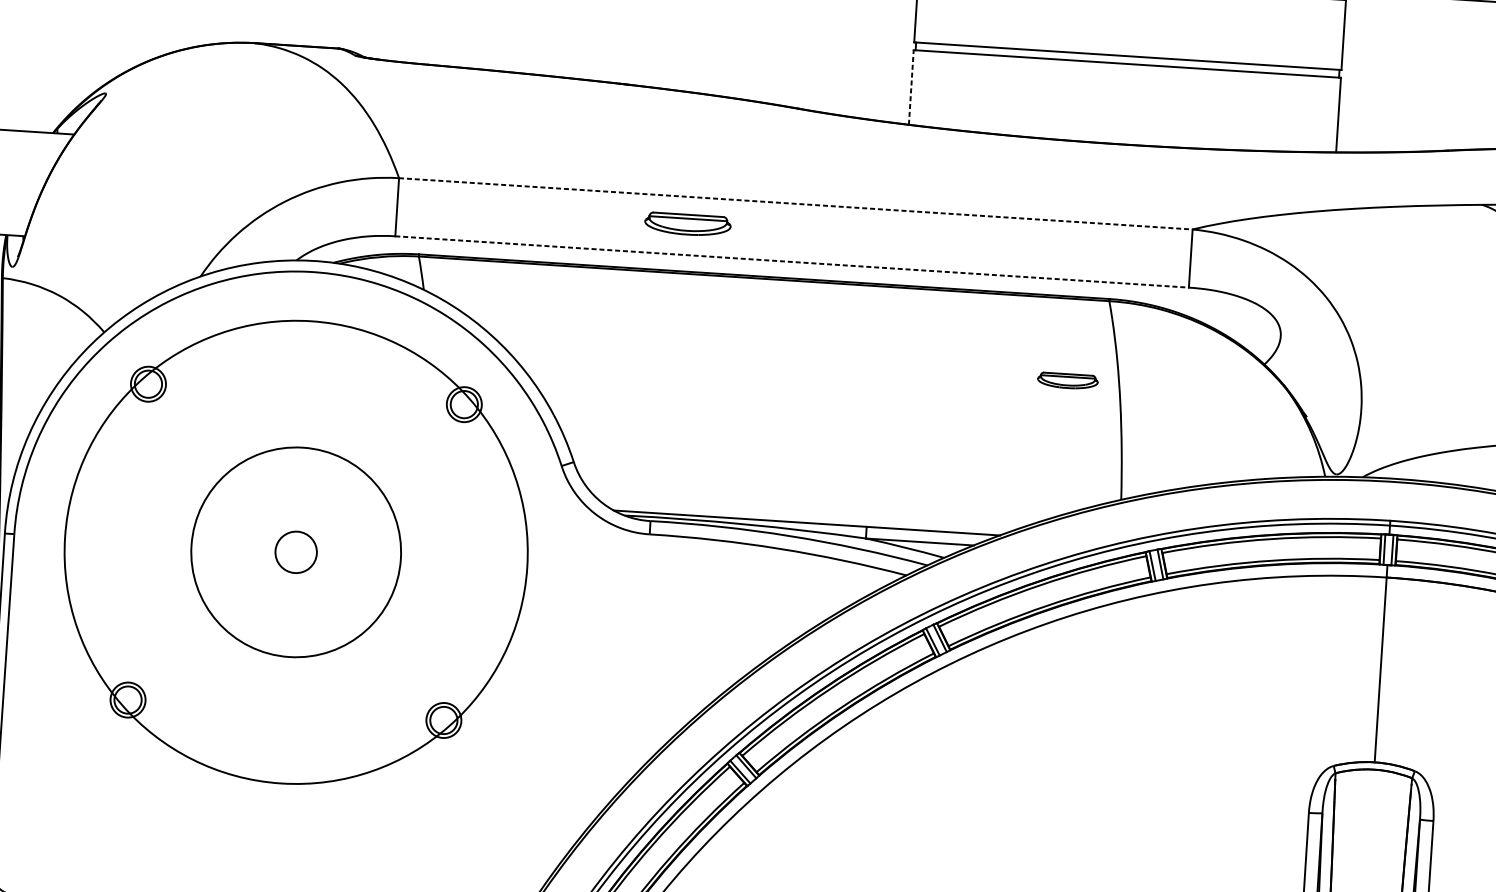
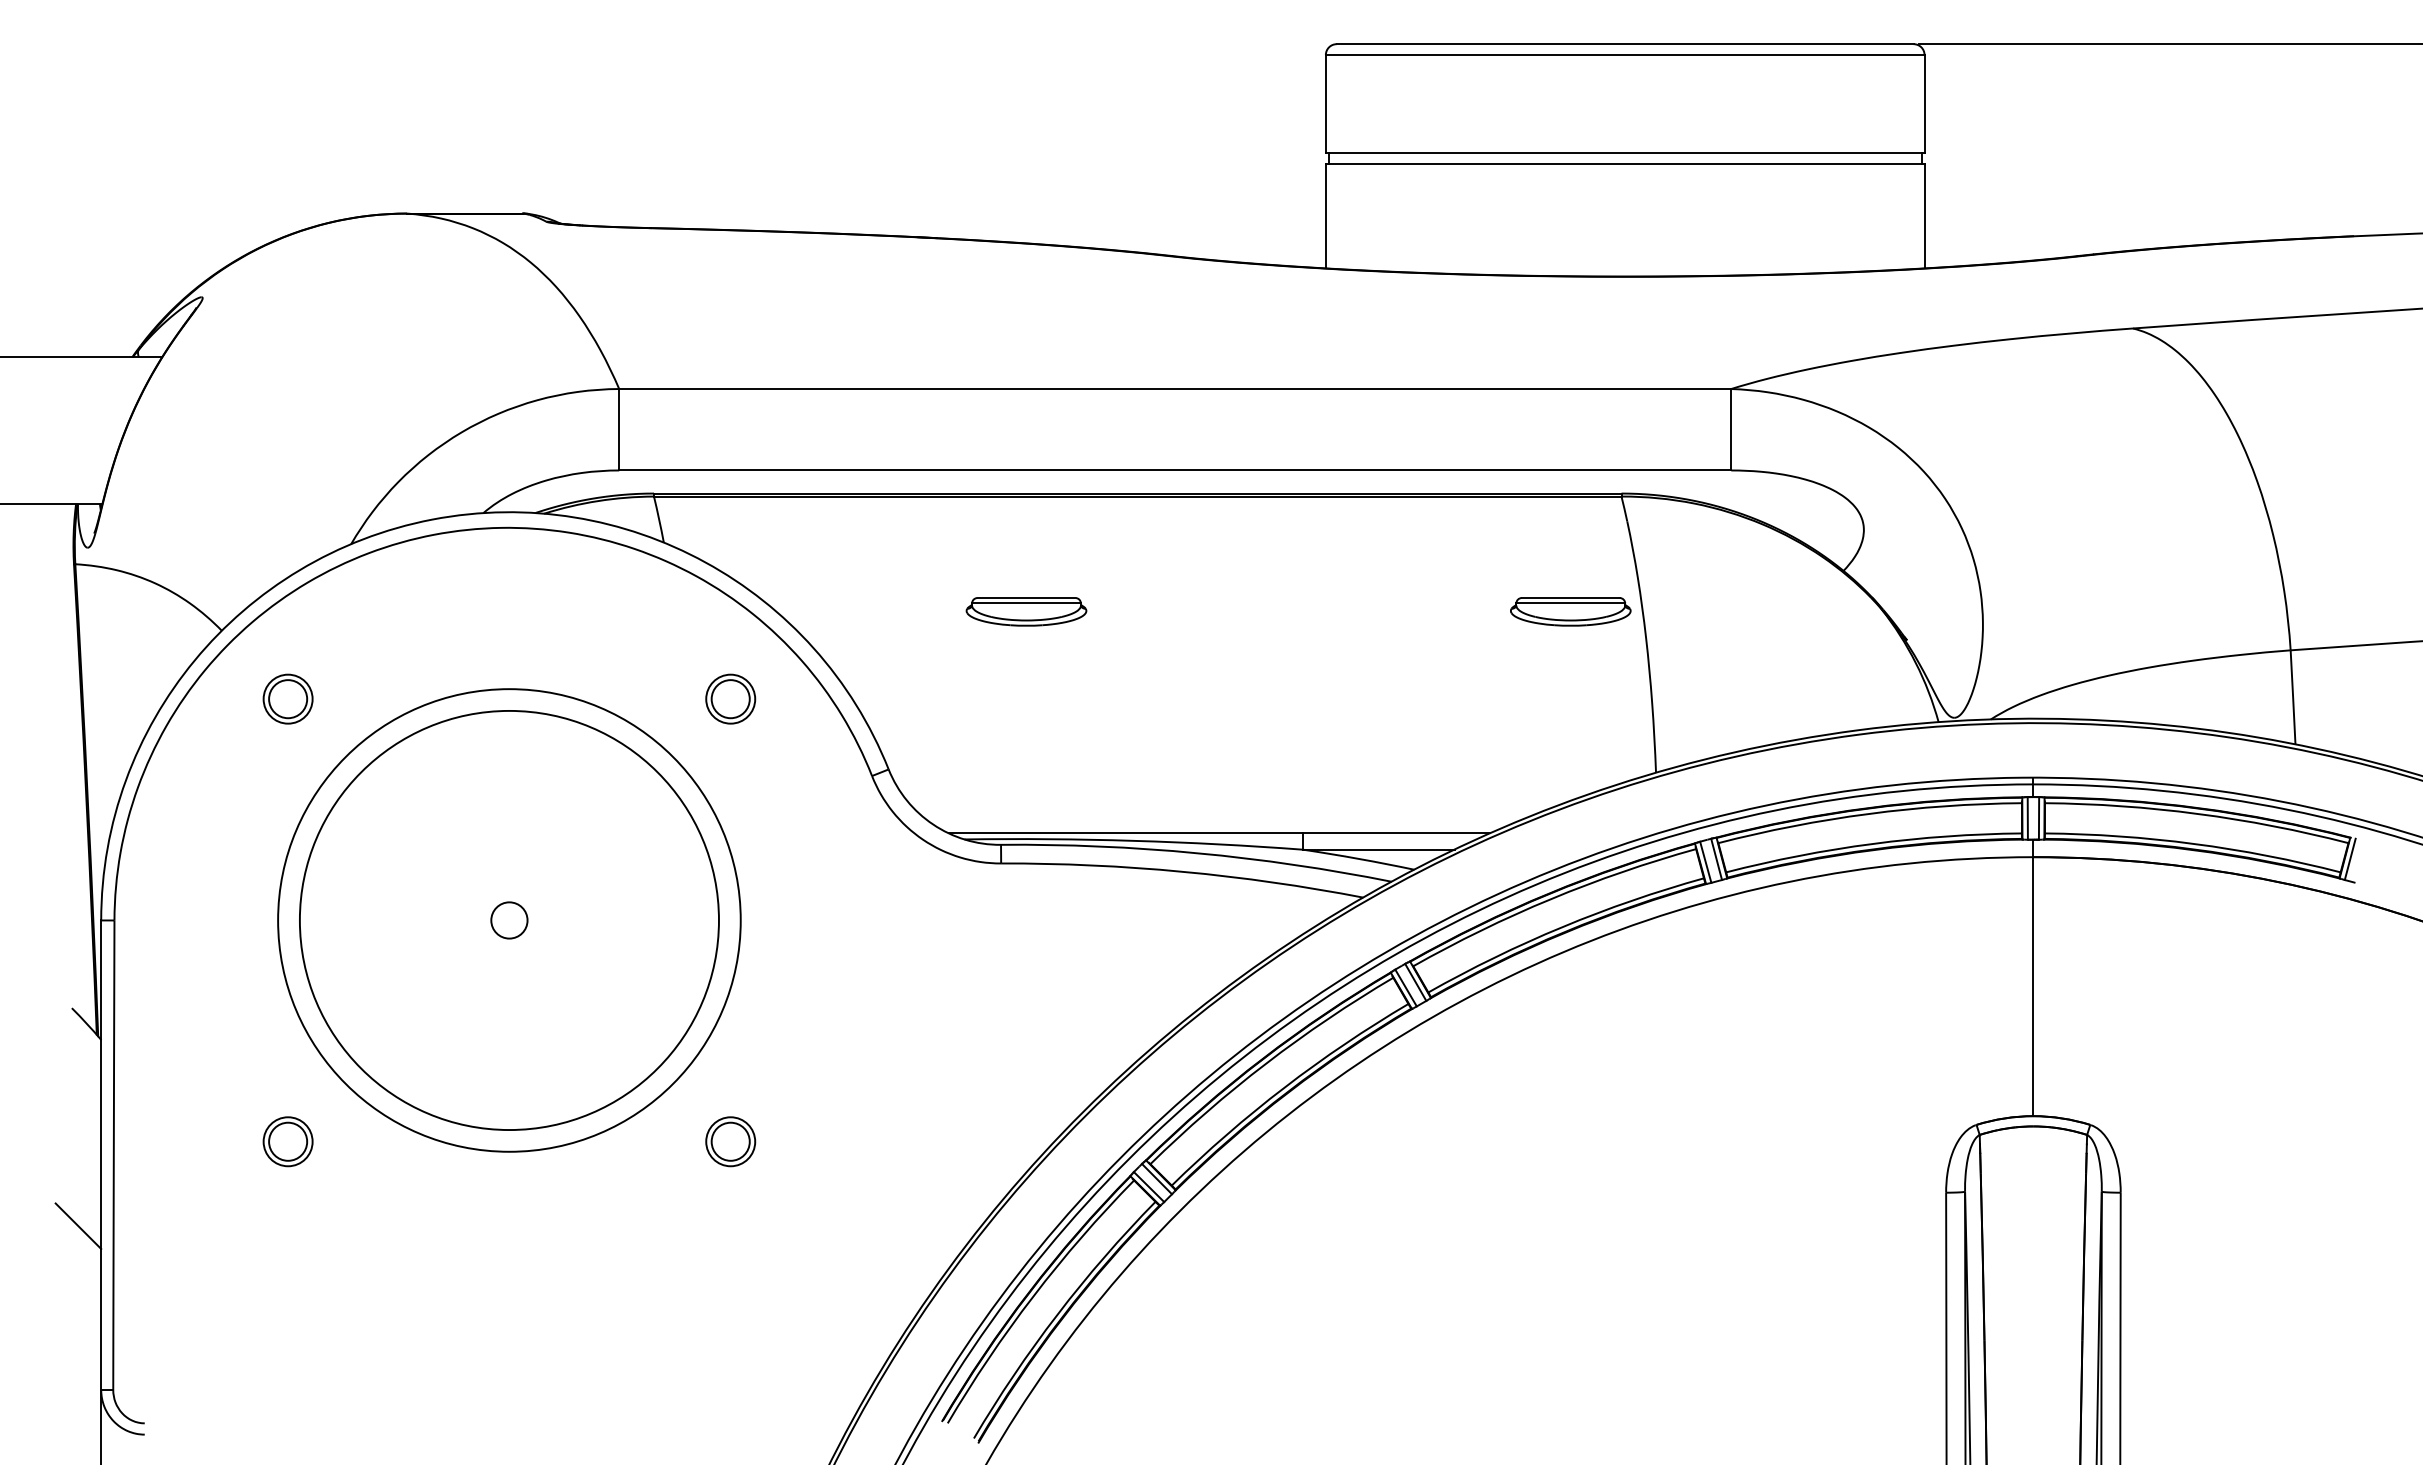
line: (911, 86) -> (1325, 215), dashed -> solid
line: (796, 204) -> (1175, 389), dashed -> solid
part: (687, 224) -> (1026, 611), moved
line: (792, 262) -> (1175, 470), dashed -> solid
part: (1067, 380) -> (1570, 611), size x1.43
circle: (295, 552) -> (508, 920), size x1.43
circle: (296, 552) -> (509, 920), size x0.62
circle: (296, 552) -> (509, 920), size x0.71

